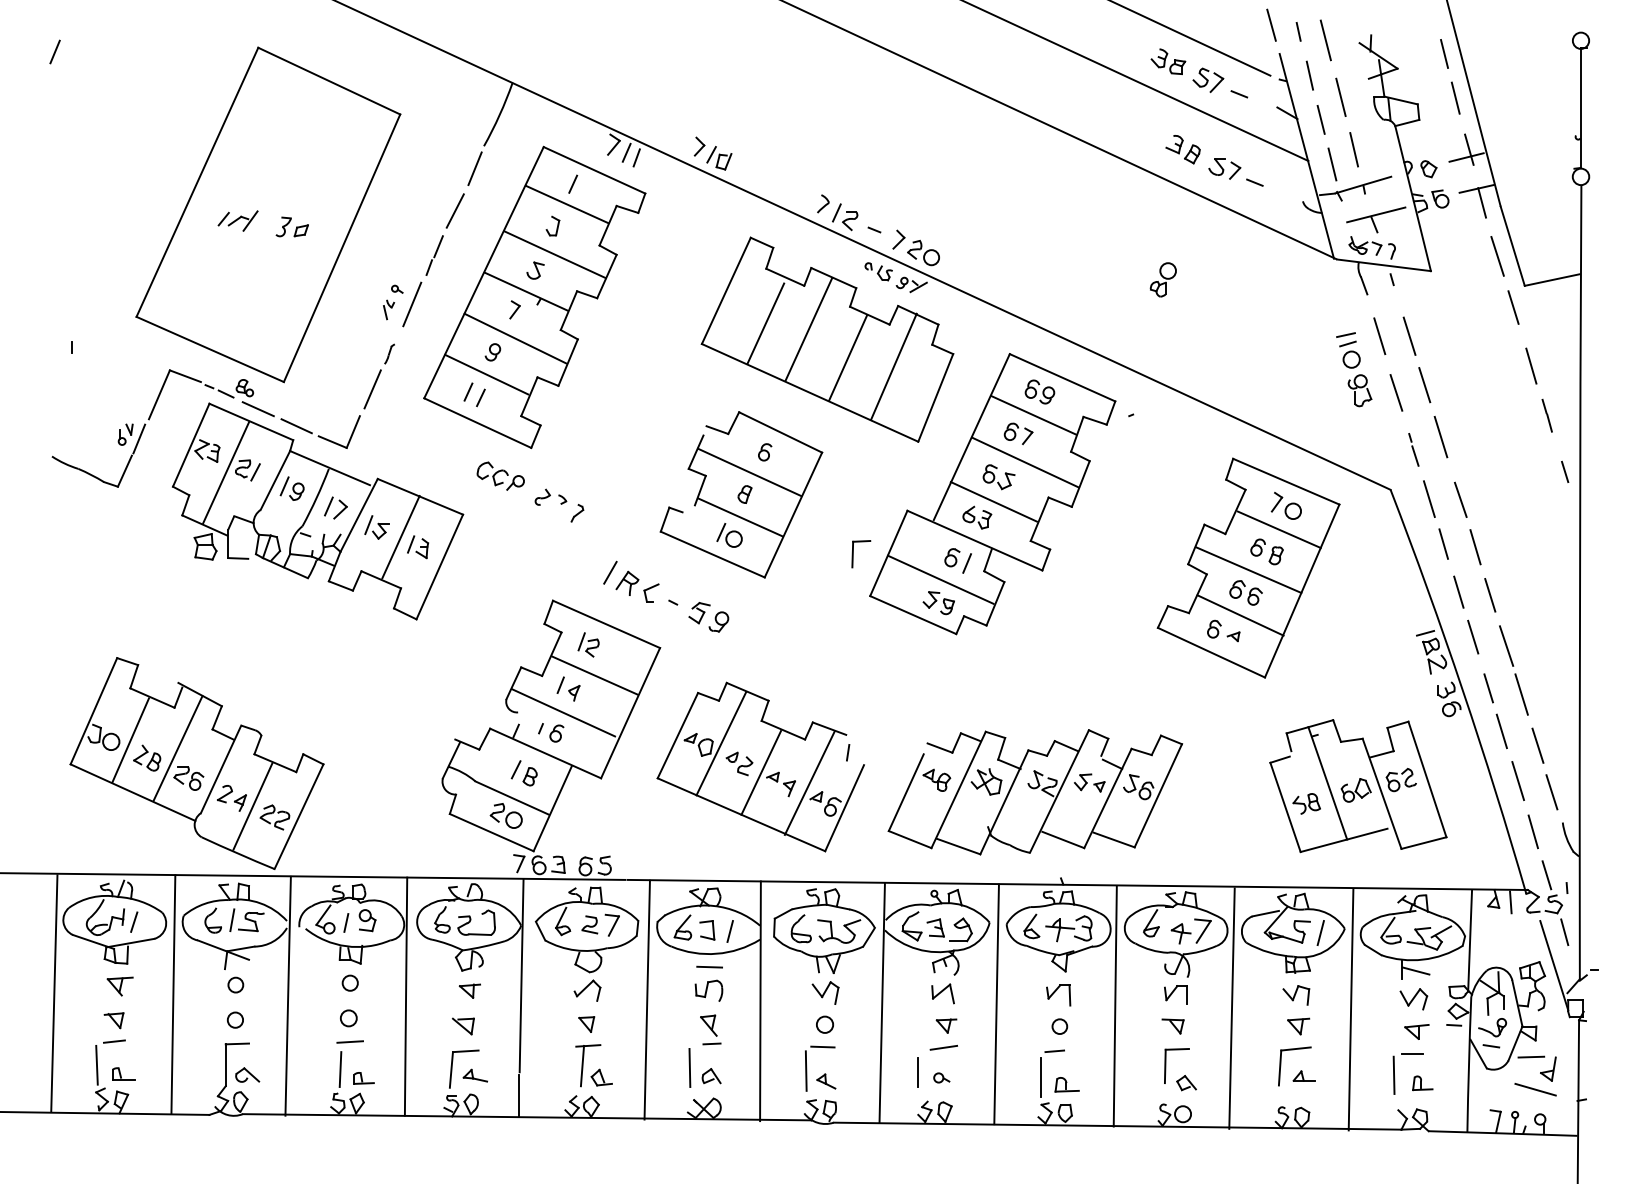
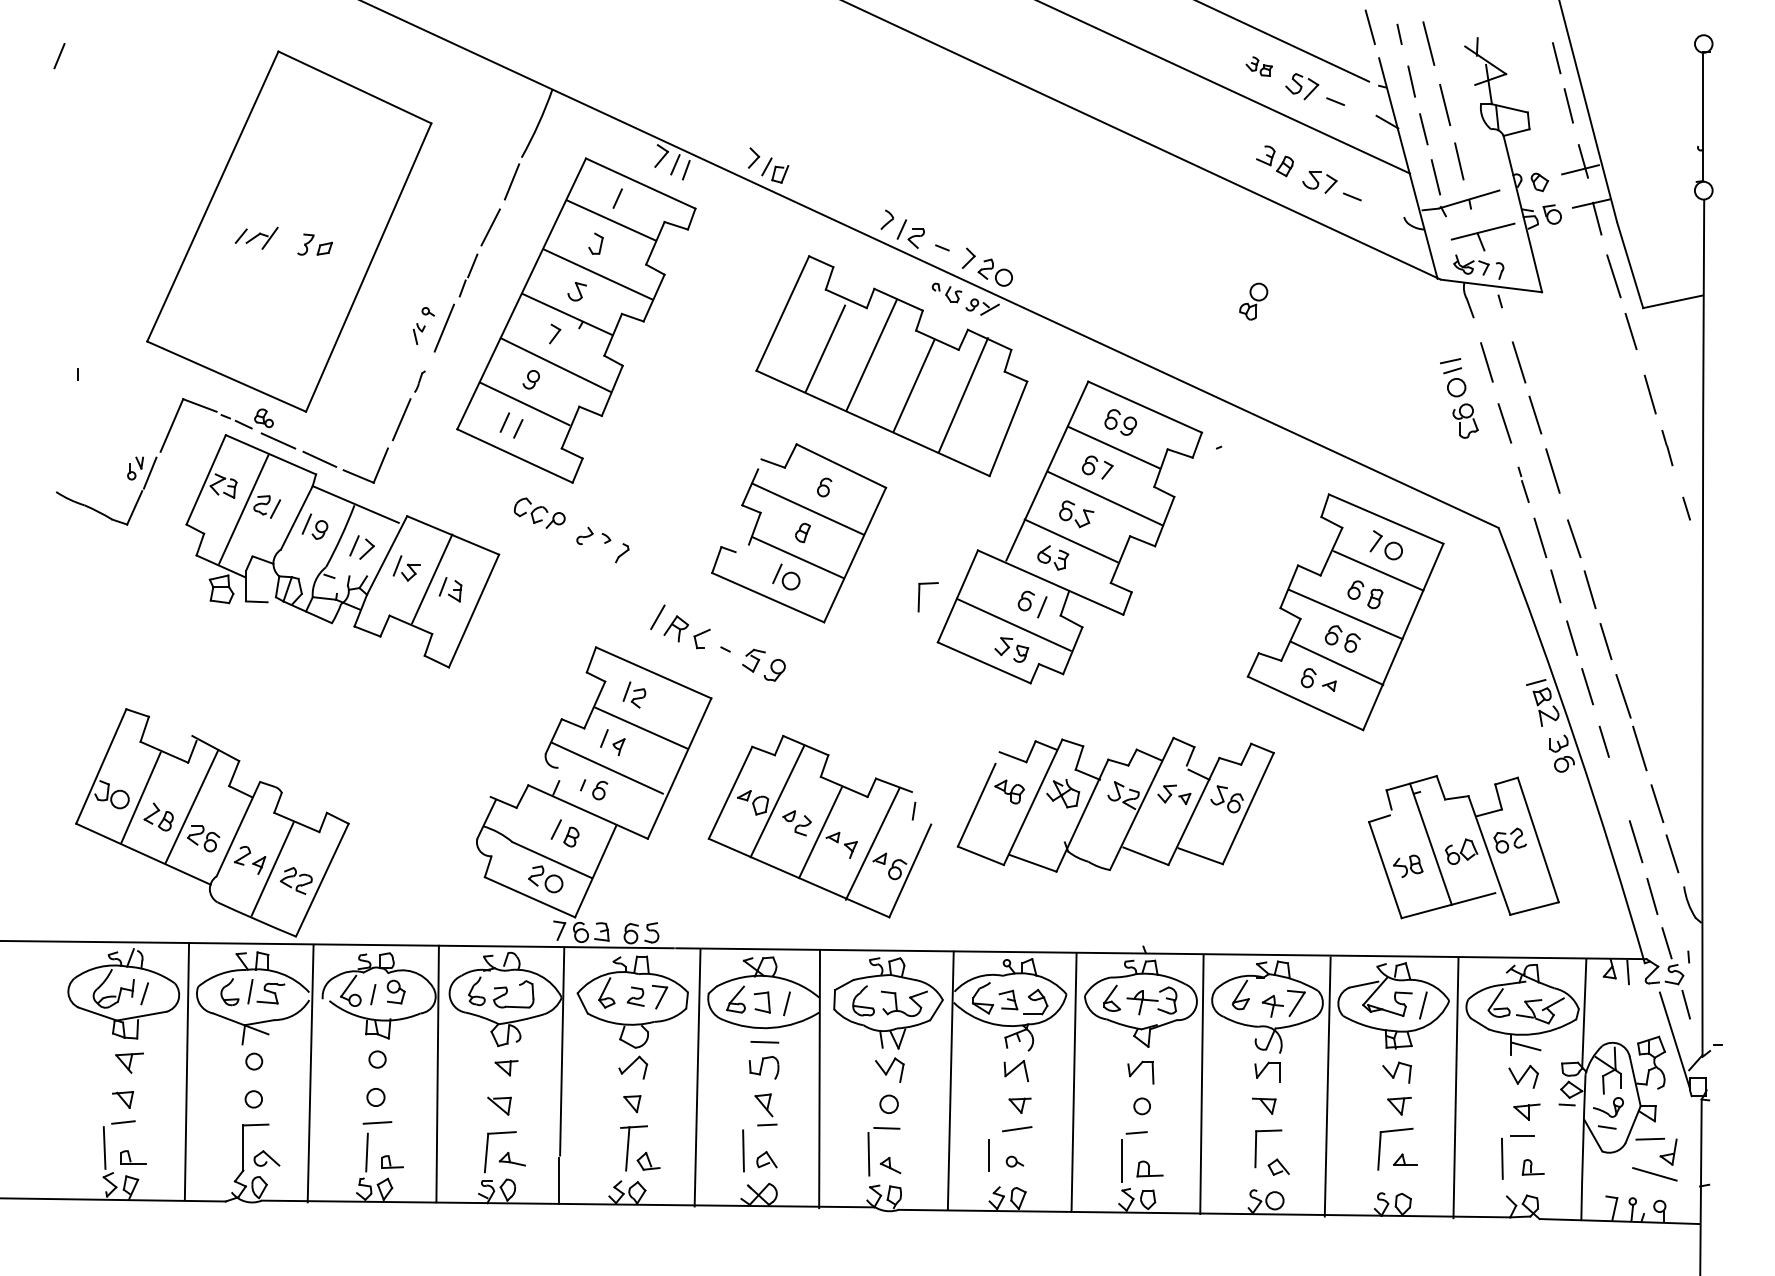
part: (1168, 61) -> (1259, 66), size x0.7
line: (1501, 731) -> (1618, 788), removed
part: (1035, 791) -> (1115, 804), moved
line: (54, 993) -> (58, 1070), removed

